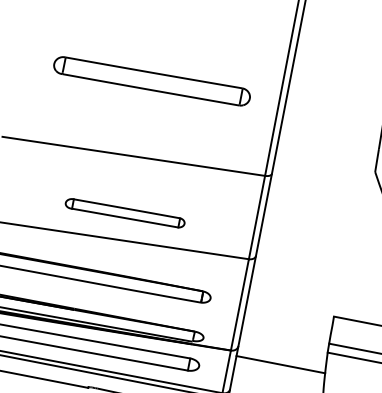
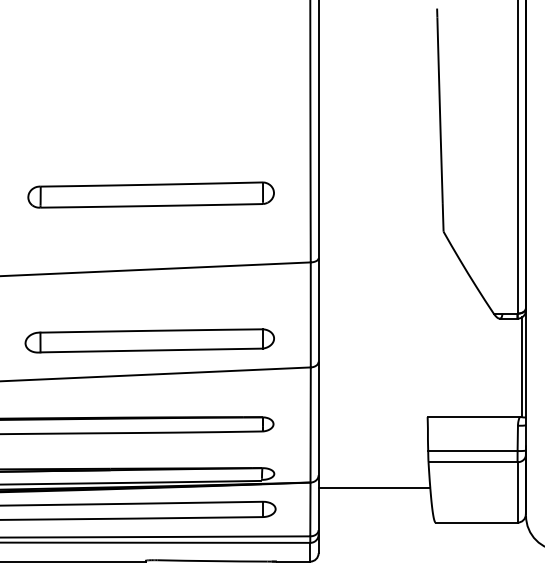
part: (151, 80) -> (150, 194), moved
part: (125, 212) -> (149, 340), size x1.67

